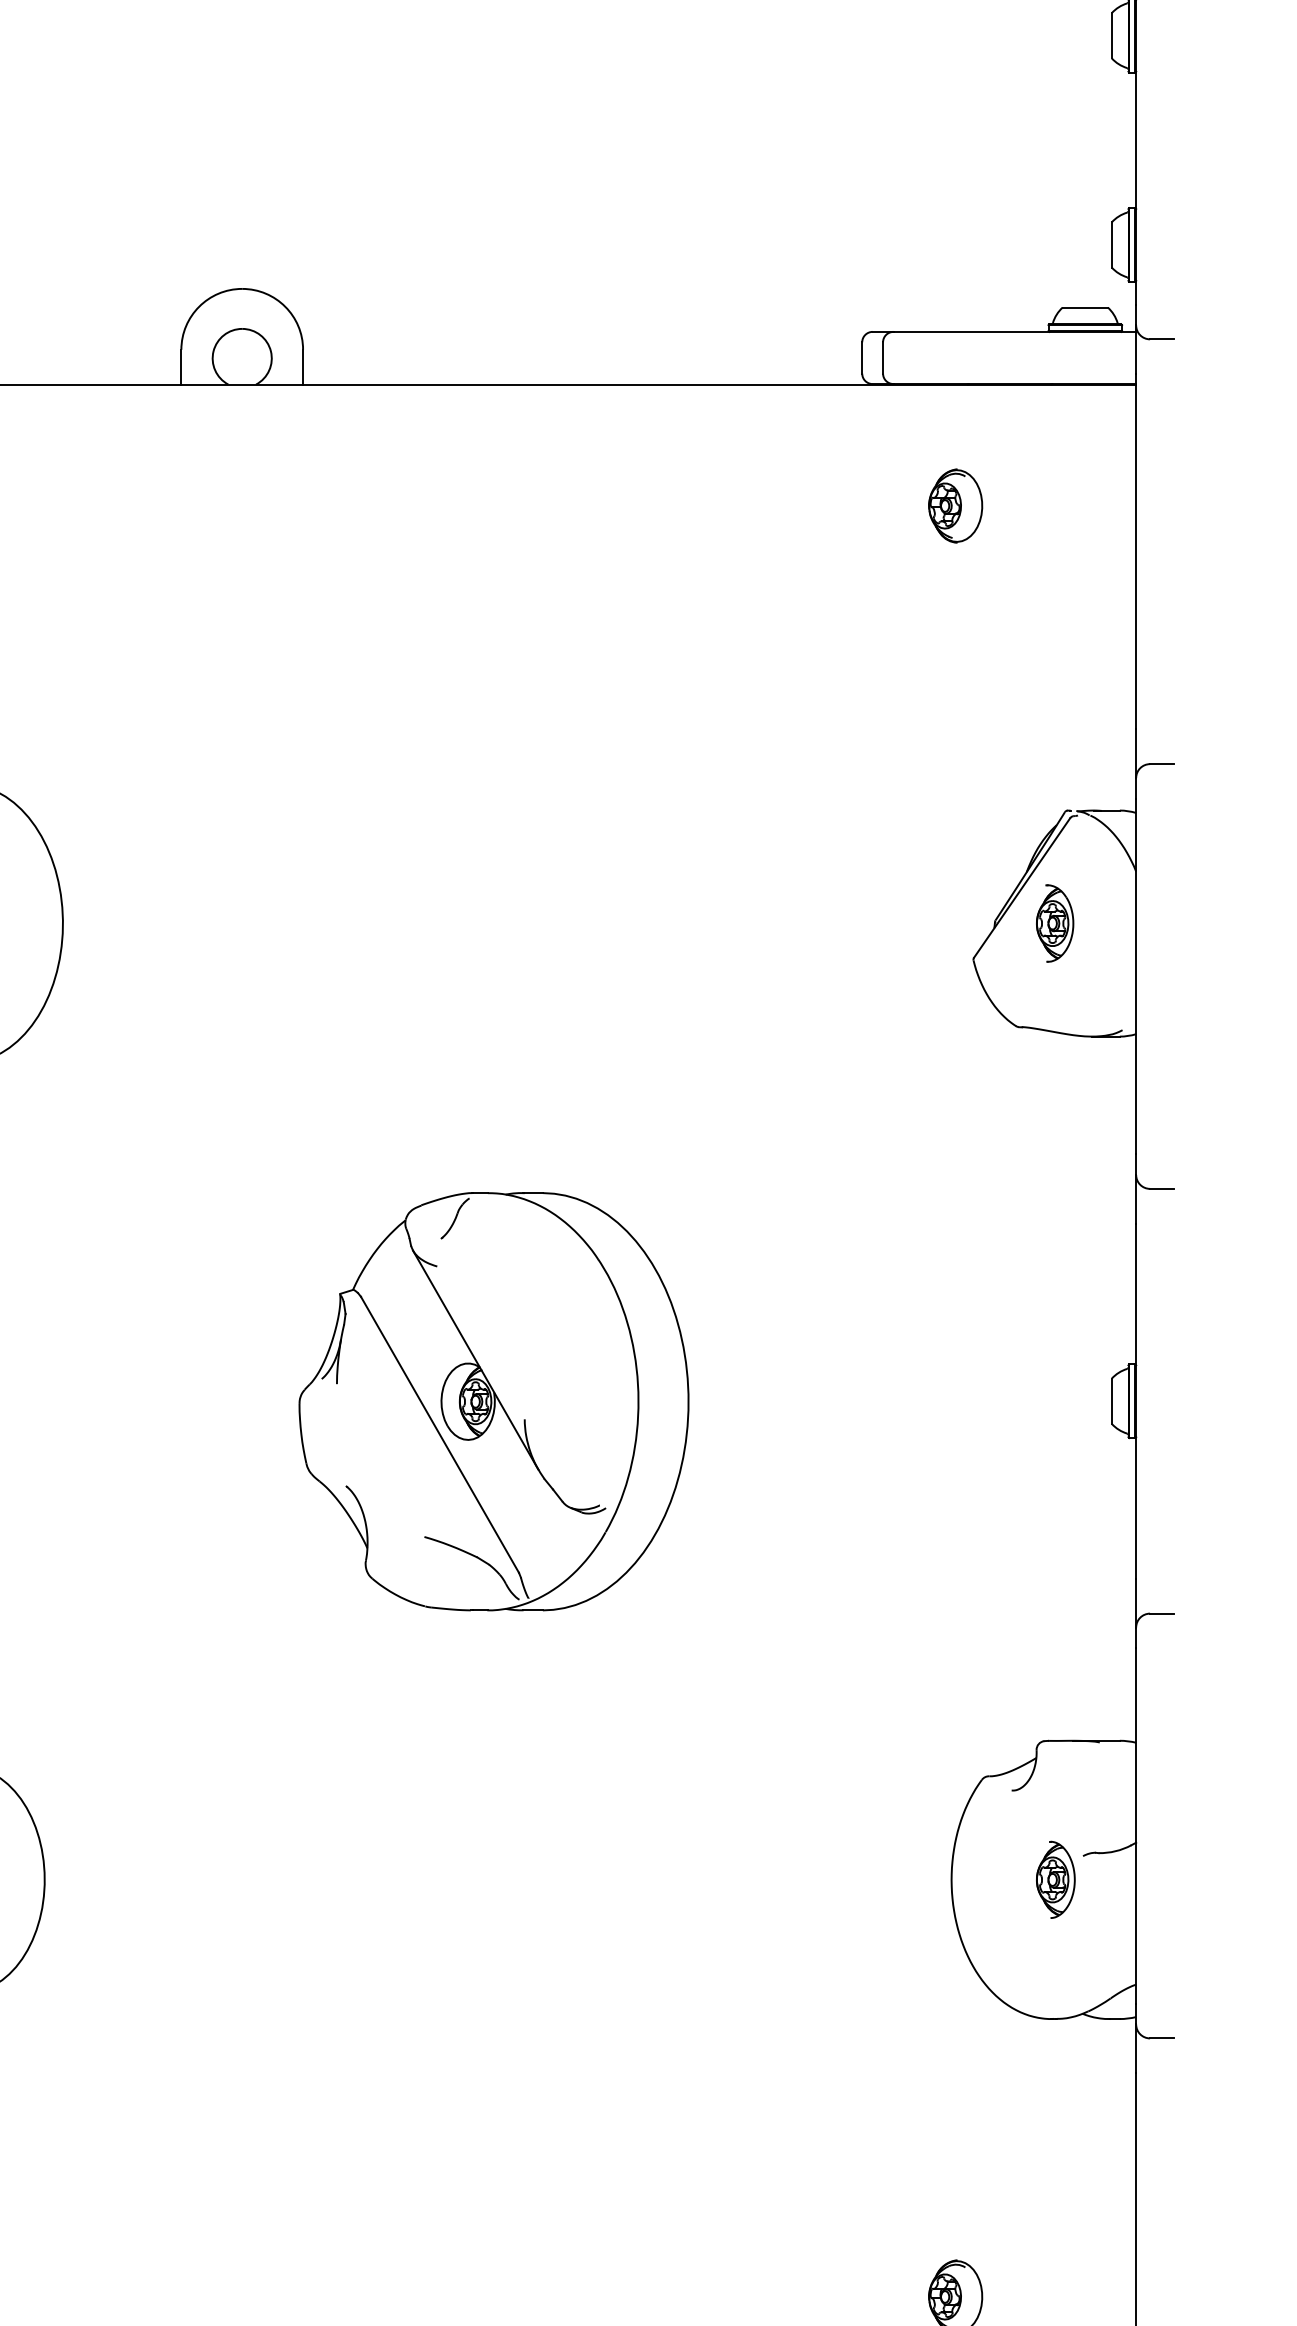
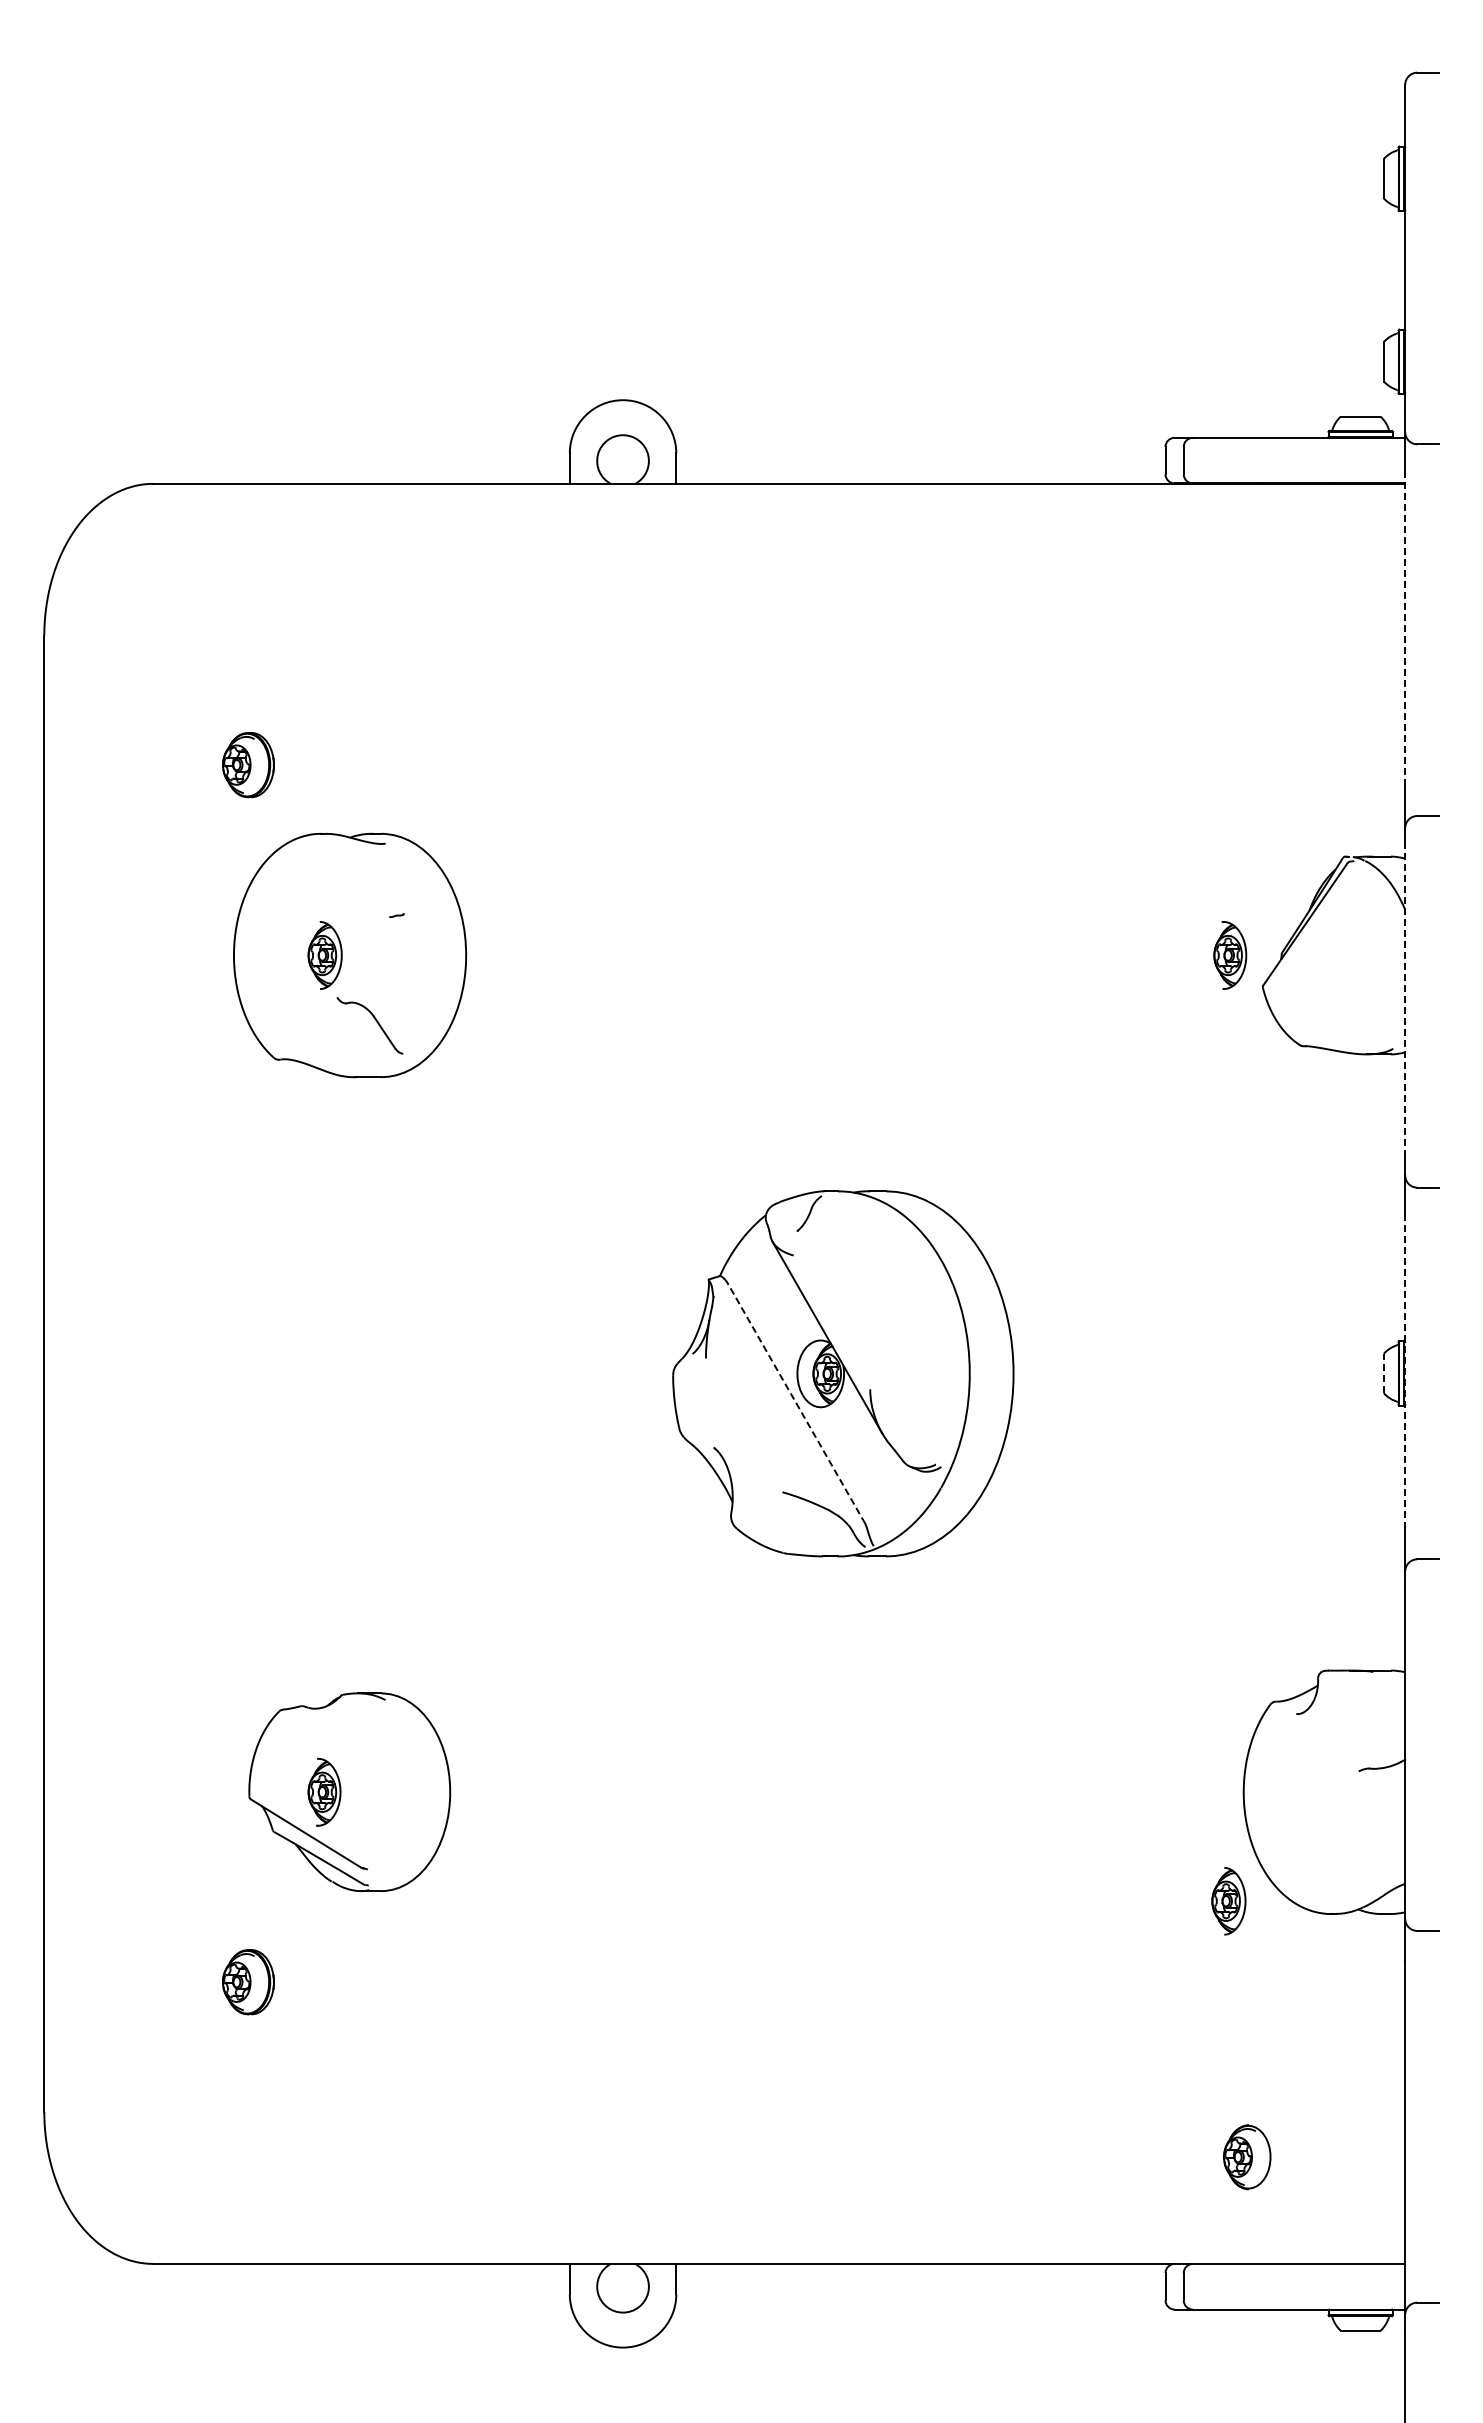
part: (955, 506) -> (1247, 590), removed
line: (1136, 550) -> (1405, 629), solid -> dashed
part: (1055, 923) -> (1230, 955), moved
line: (1136, 976) -> (1405, 1001), solid -> dashed
line: (1136, 1400) -> (1405, 1372), solid -> dashed
line: (1111, 1401) -> (1383, 1373), solid -> dashed
line: (439, 1434) -> (795, 1402), solid -> dashed
part: (1055, 1880) -> (1228, 1901), moved

